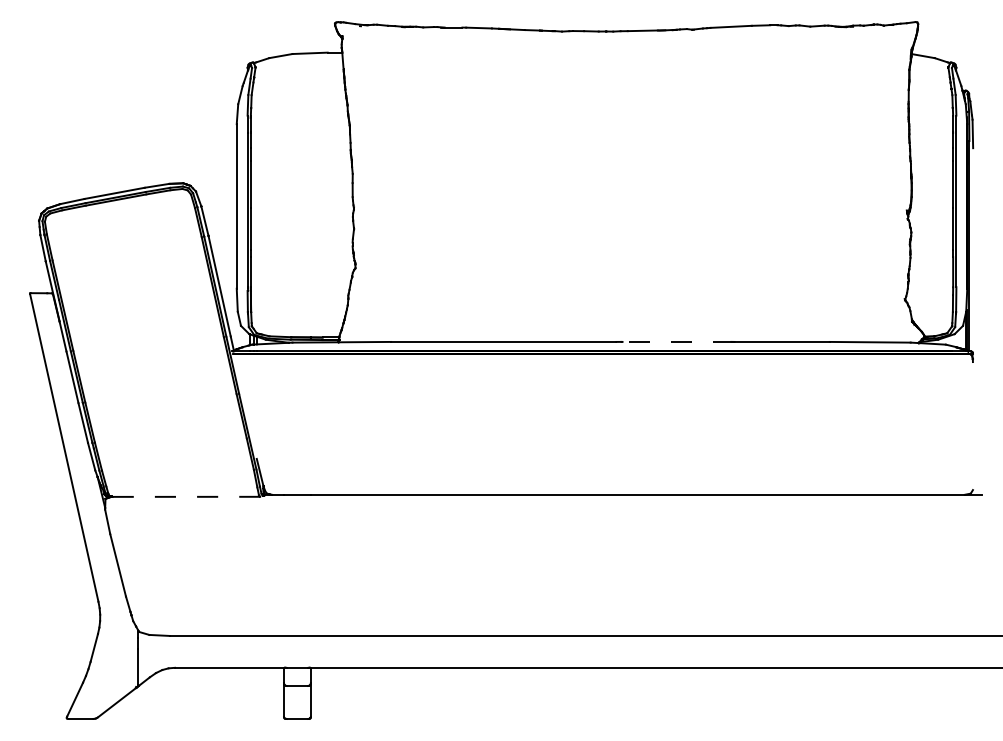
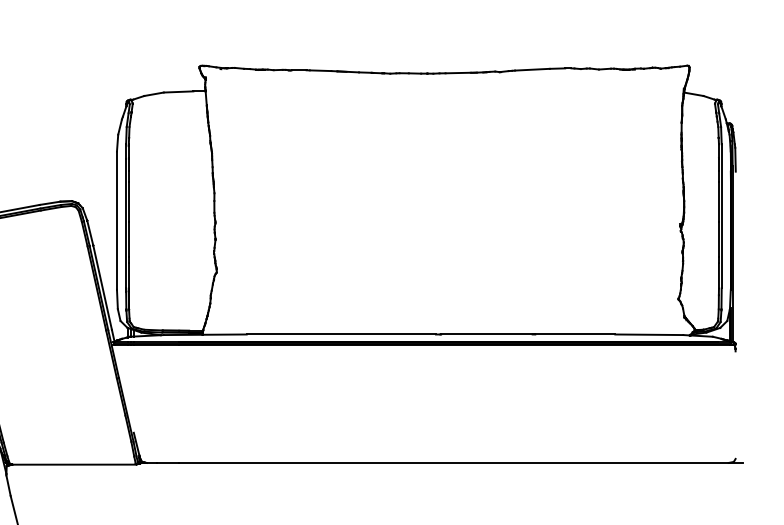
line: (678, 341) -> (488, 334), dashed -> solid
line: (188, 496) -> (76, 464), dashed -> solid

